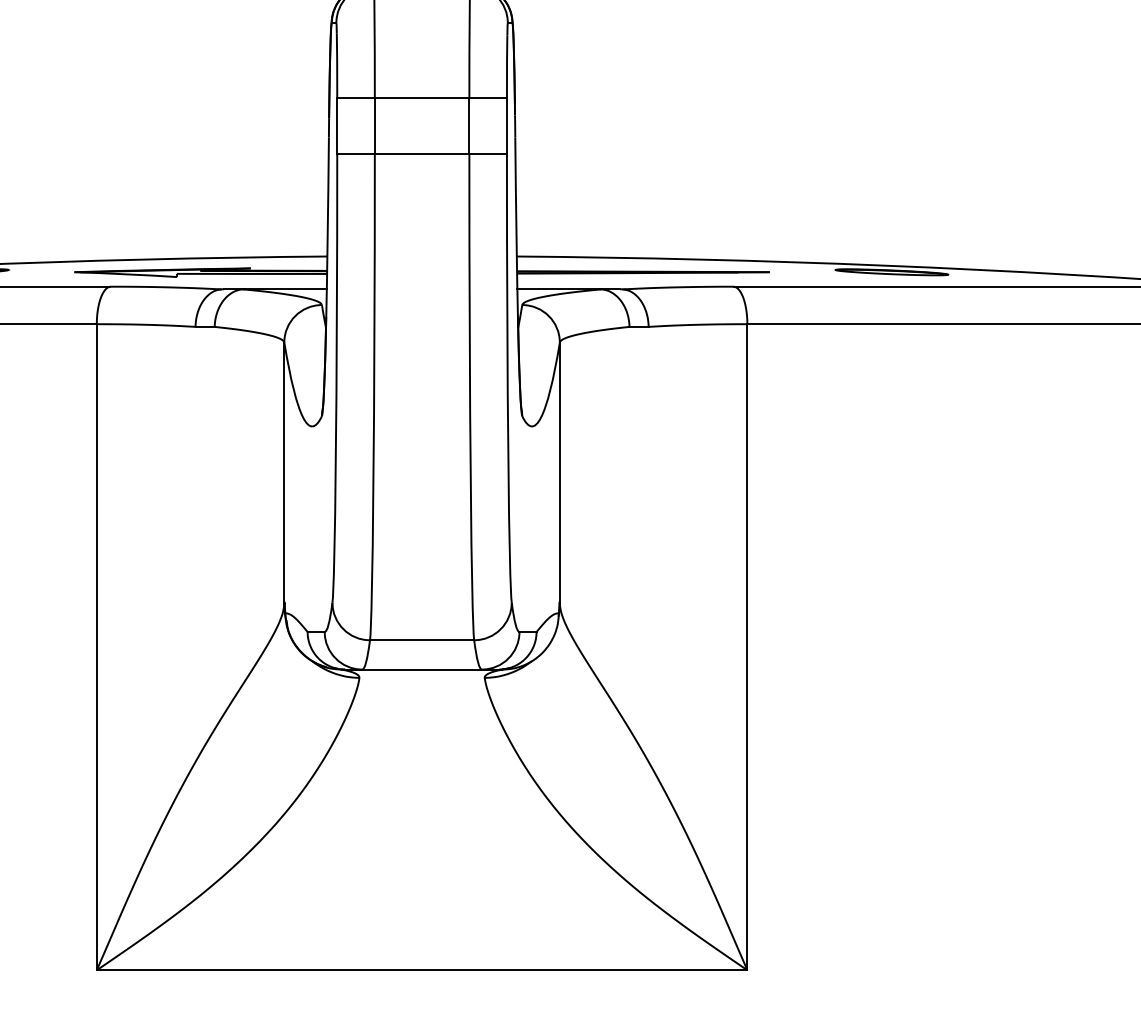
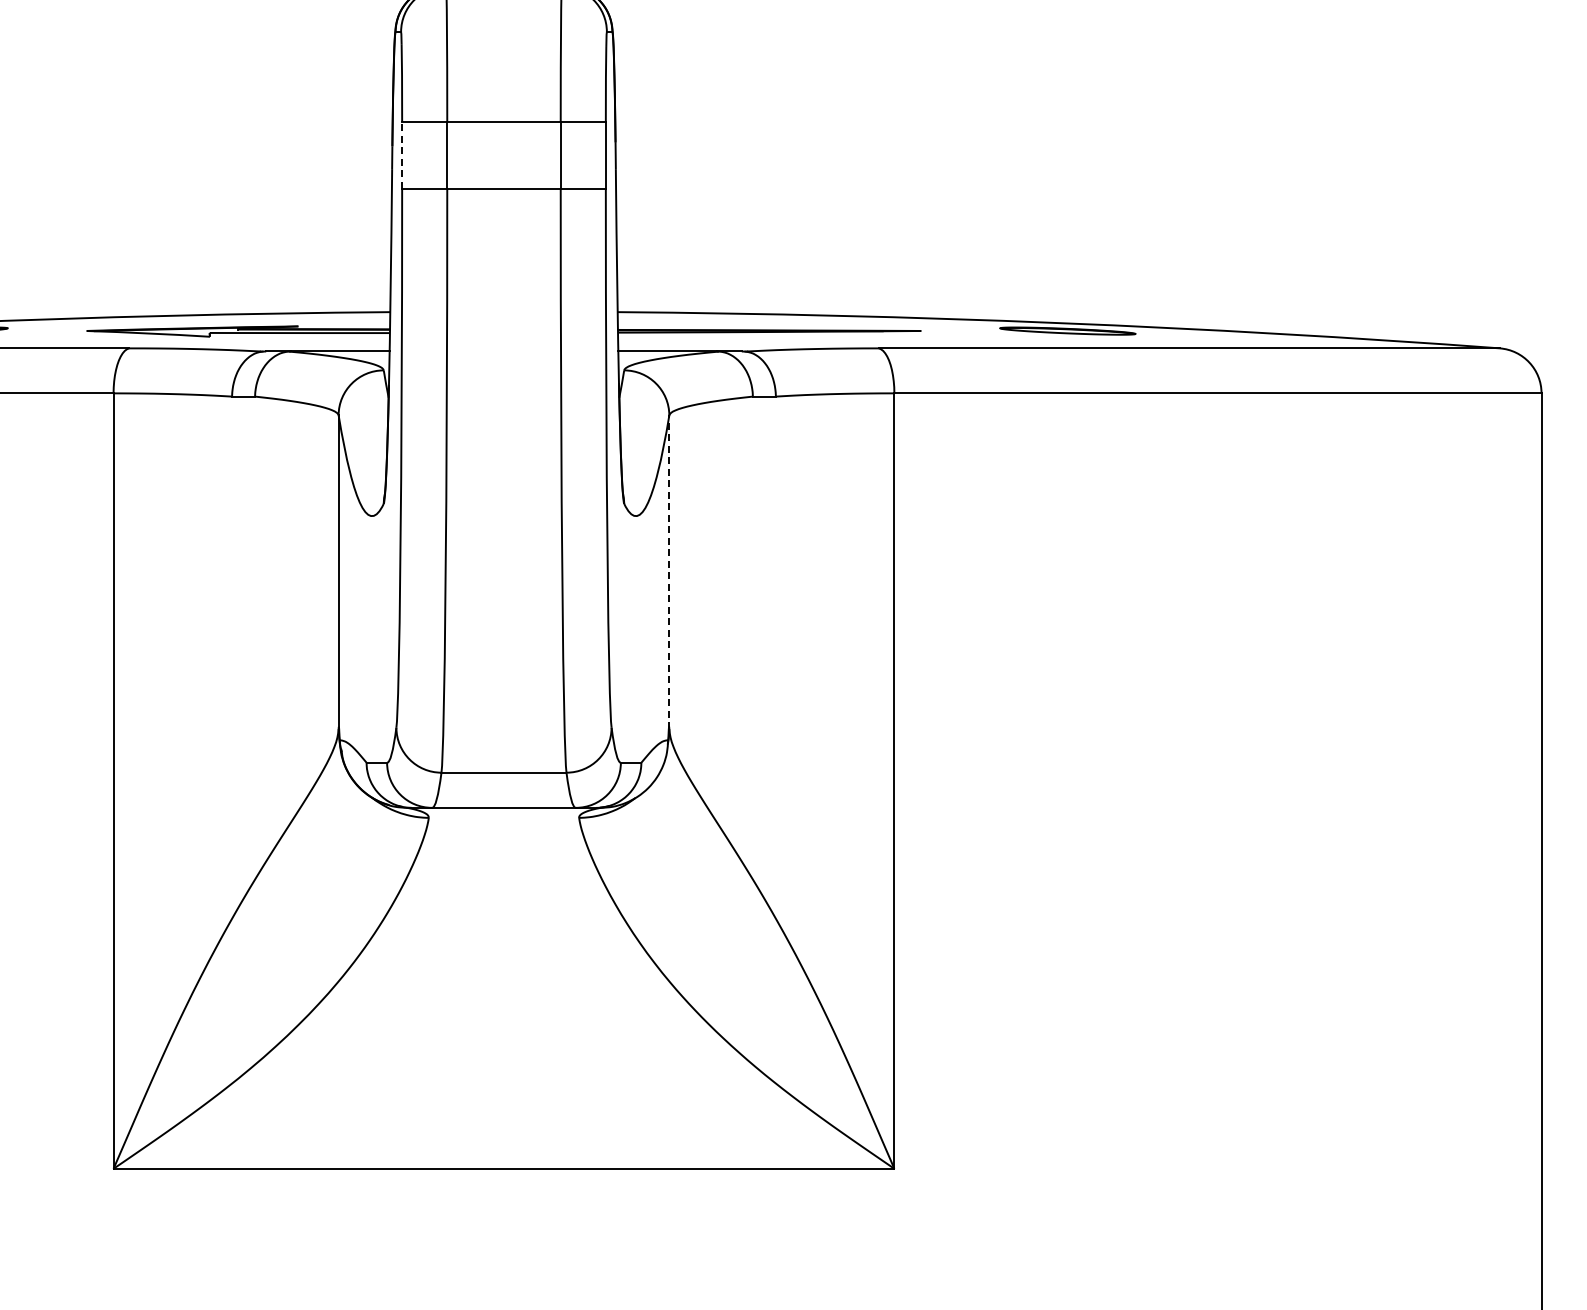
line: (337, 125) -> (402, 154), solid -> dashed
line: (560, 473) -> (669, 572), solid -> dashed

